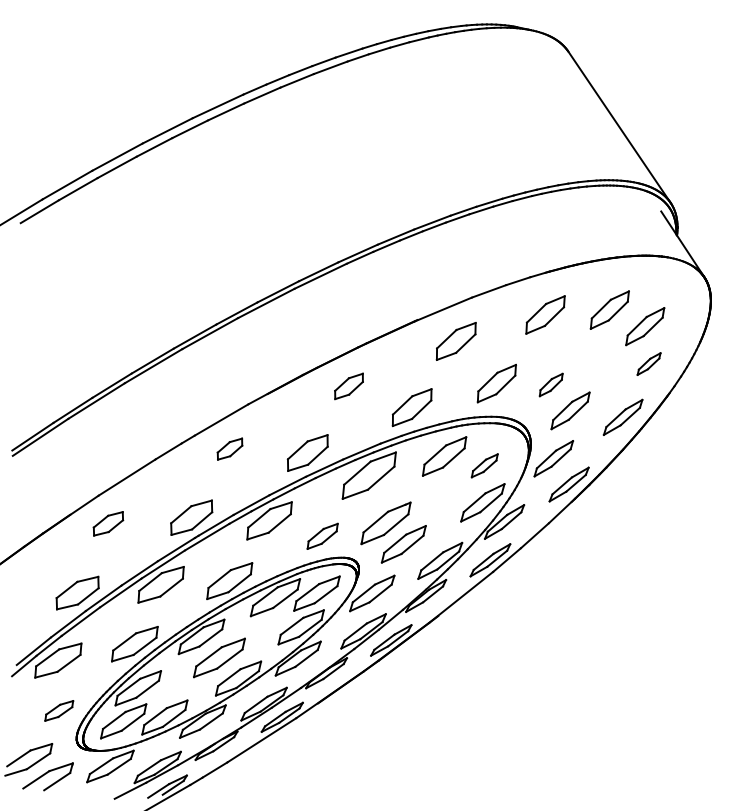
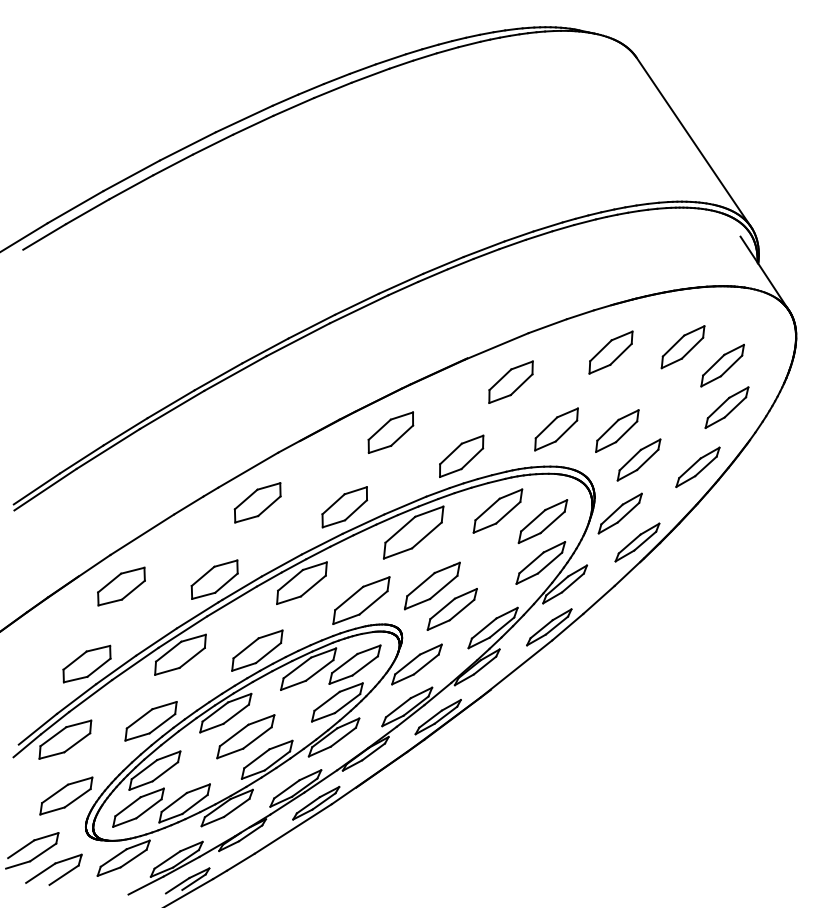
part: (648, 363) -> (726, 407), size x1.67
part: (551, 384) -> (617, 430), size x1.67
part: (348, 386) -> (390, 432), size x1.43
part: (229, 448) -> (257, 502), size x1.67
part: (484, 465) -> (542, 521), size x1.67
part: (108, 523) -> (121, 586), size x1.43
part: (322, 536) -> (361, 600), size x1.67
part: (59, 710) -> (66, 795), size x1.67

